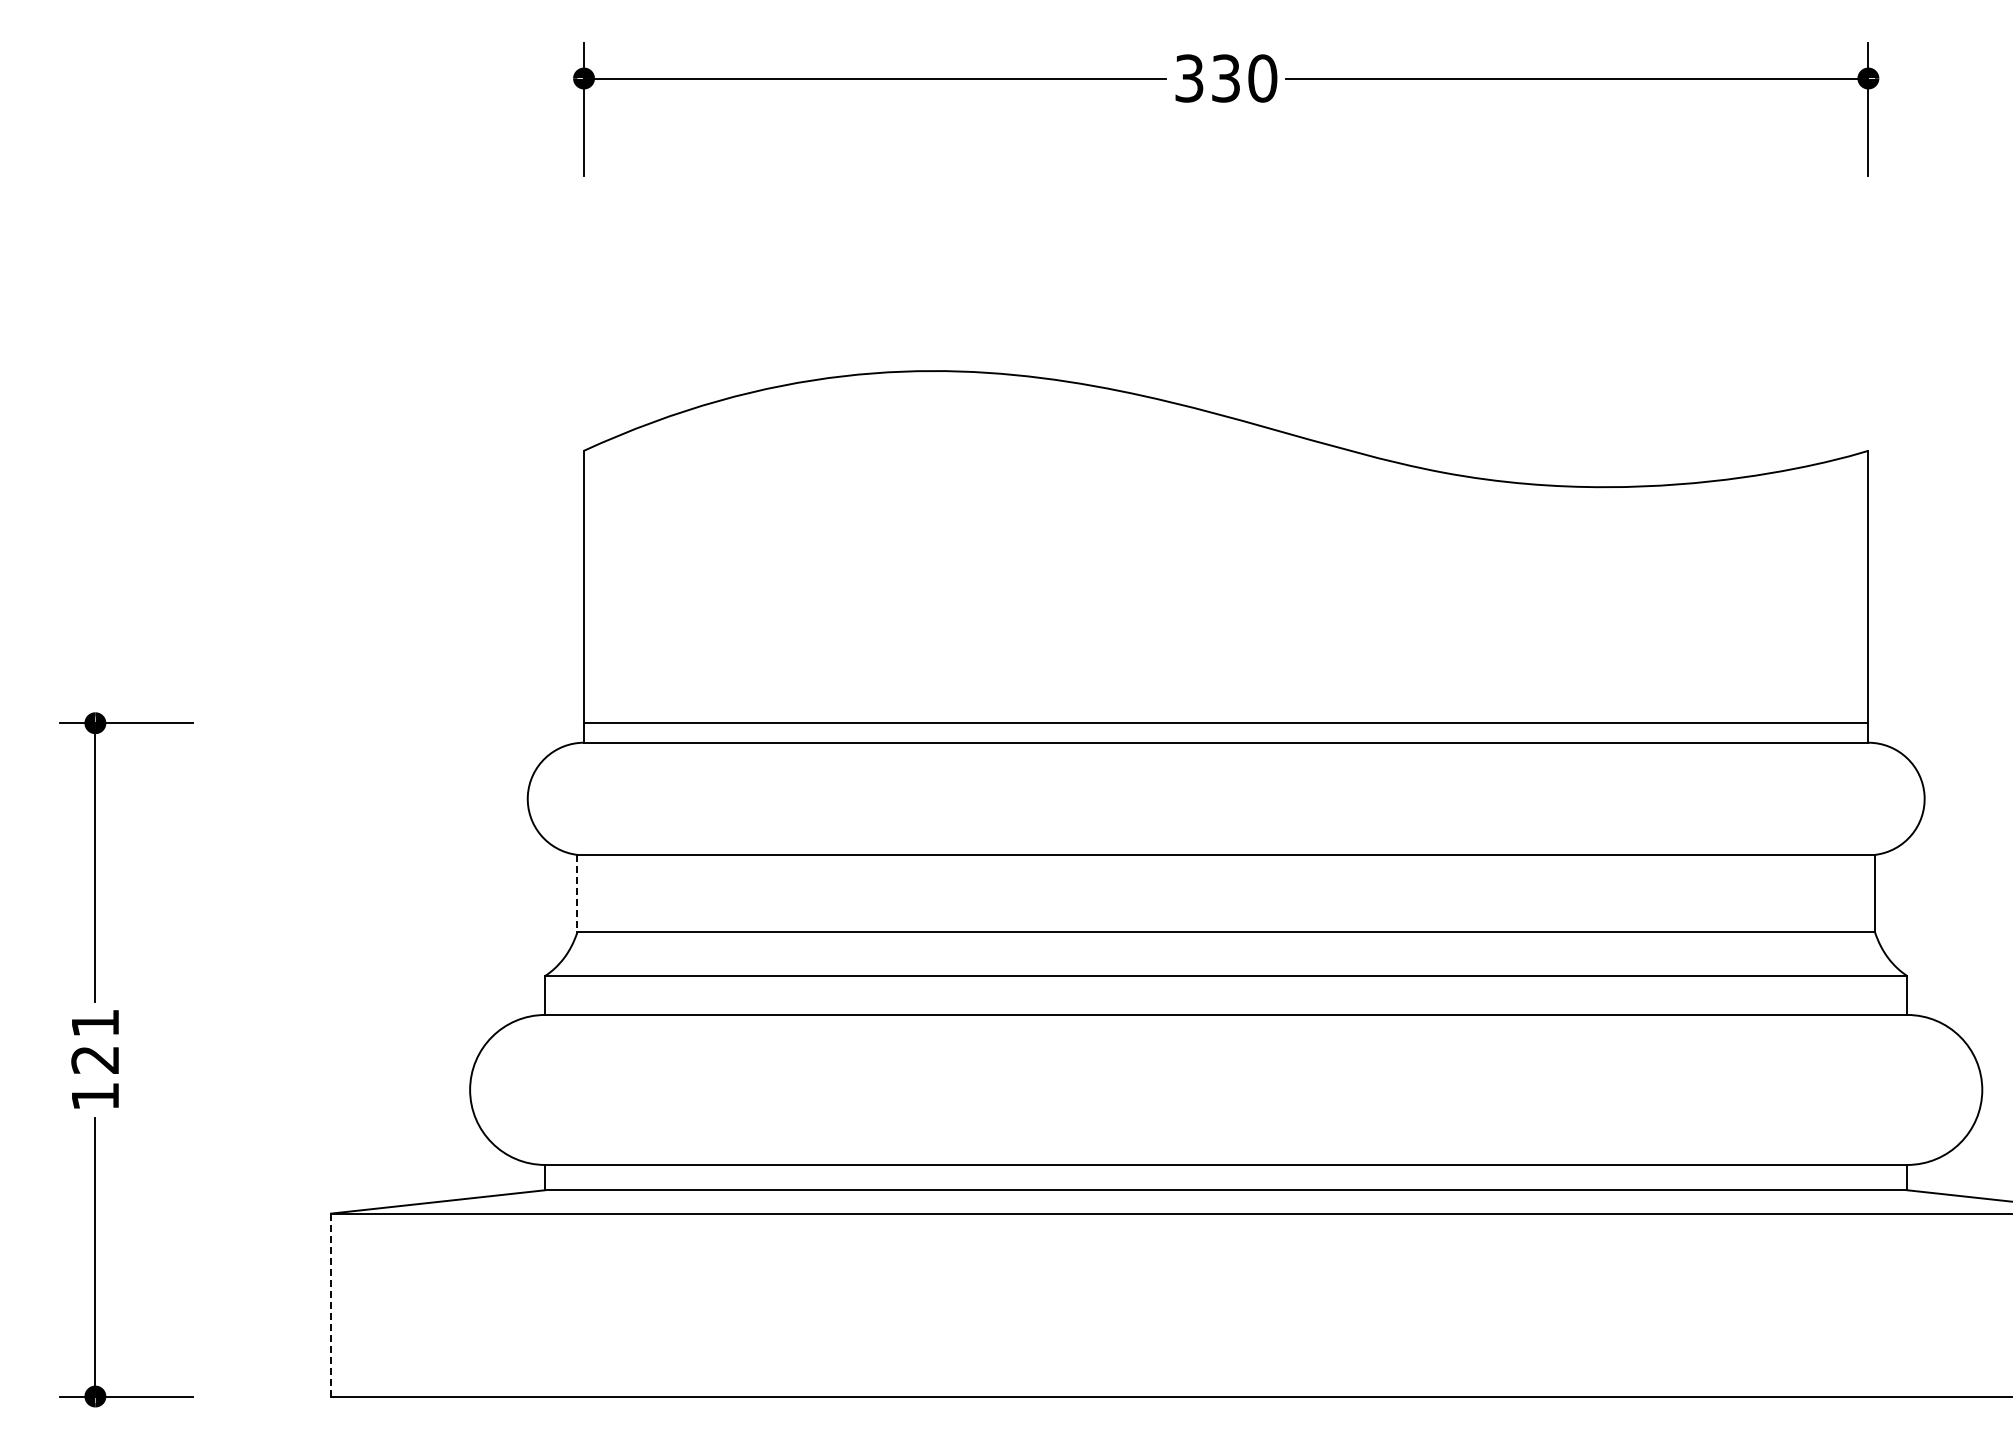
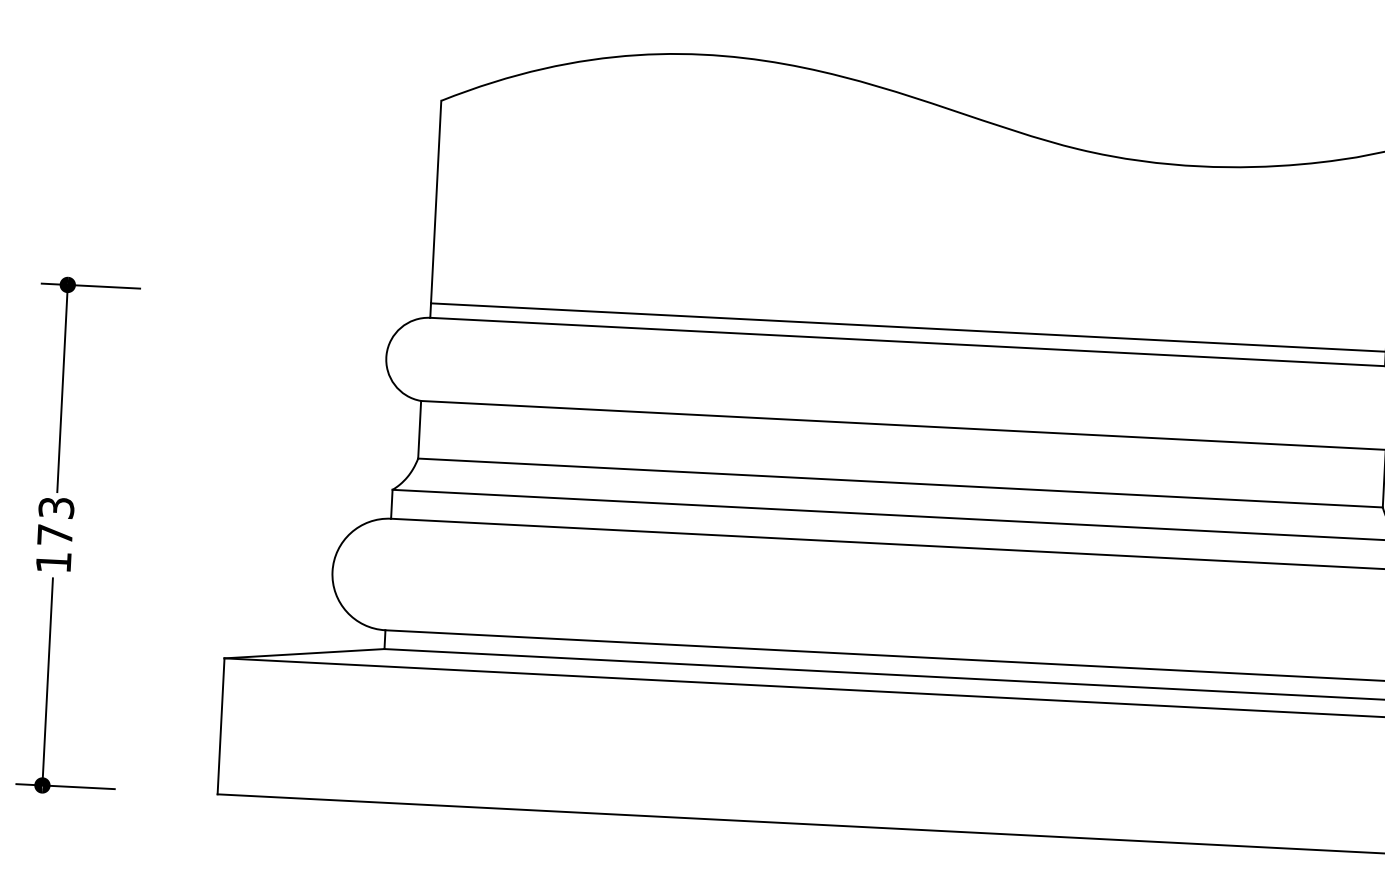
line: (577, 893) -> (419, 429), dashed -> solid
text: (95, 1041) -> (55, 521), 121 -> 173
line: (331, 1305) -> (221, 726), dashed -> solid

